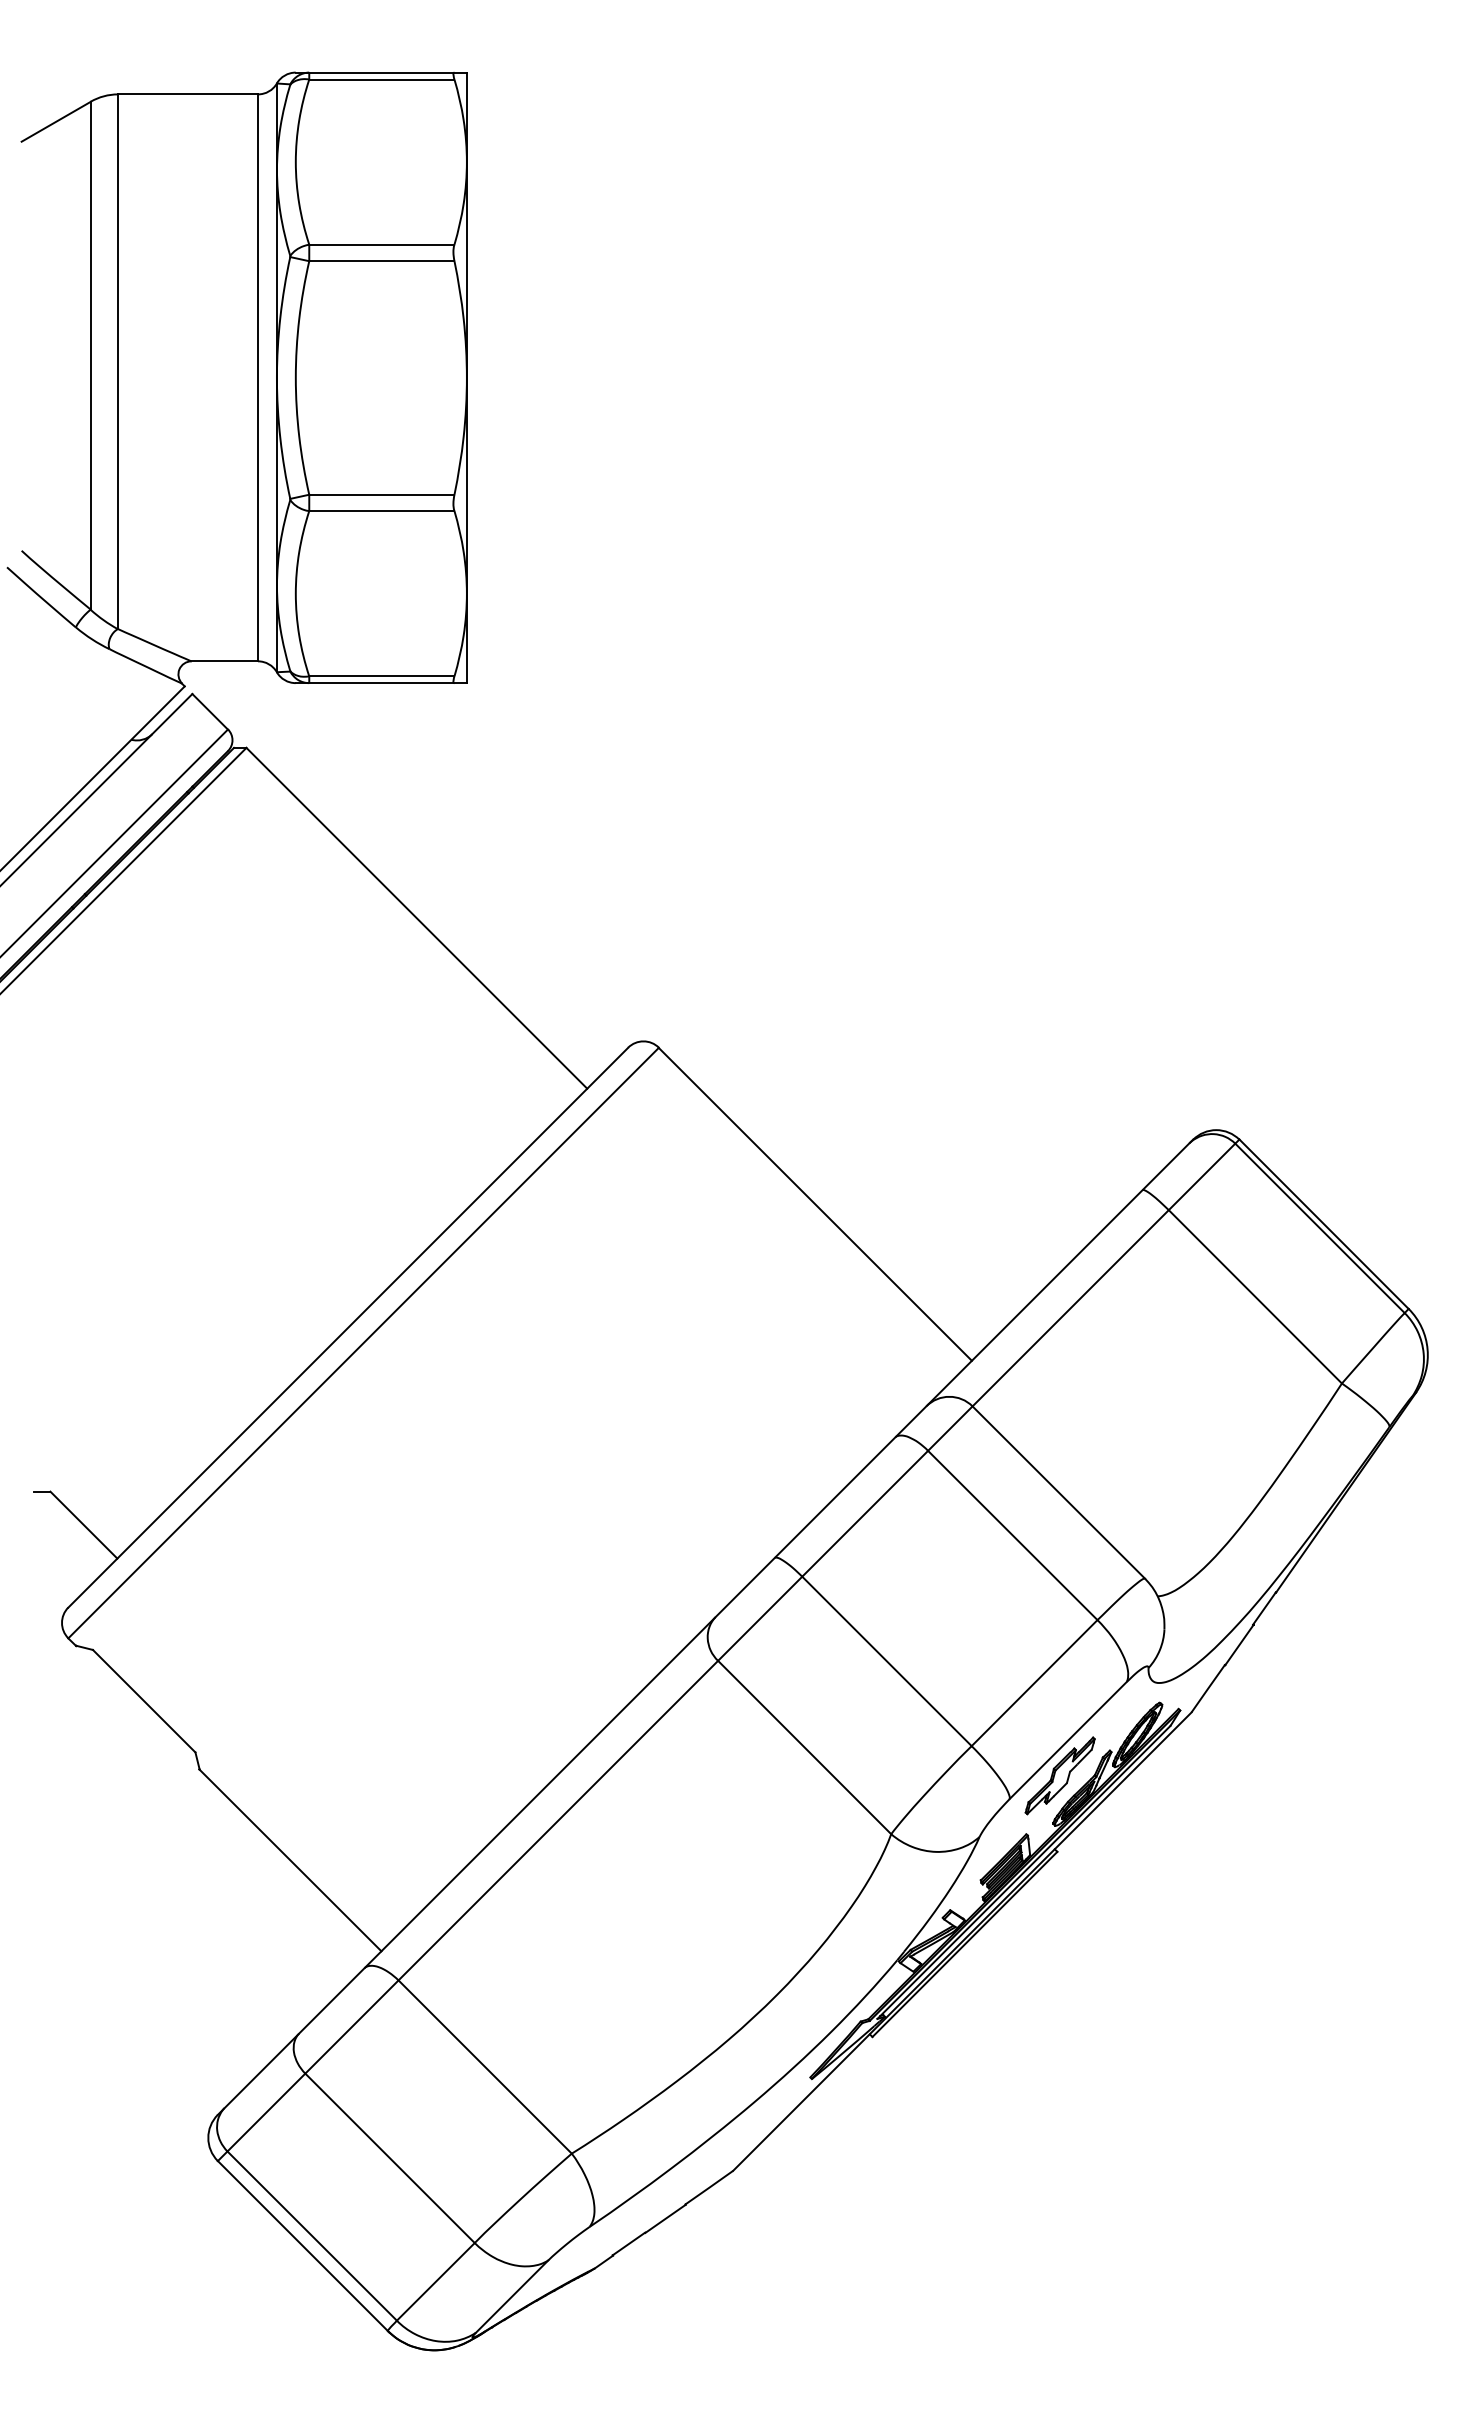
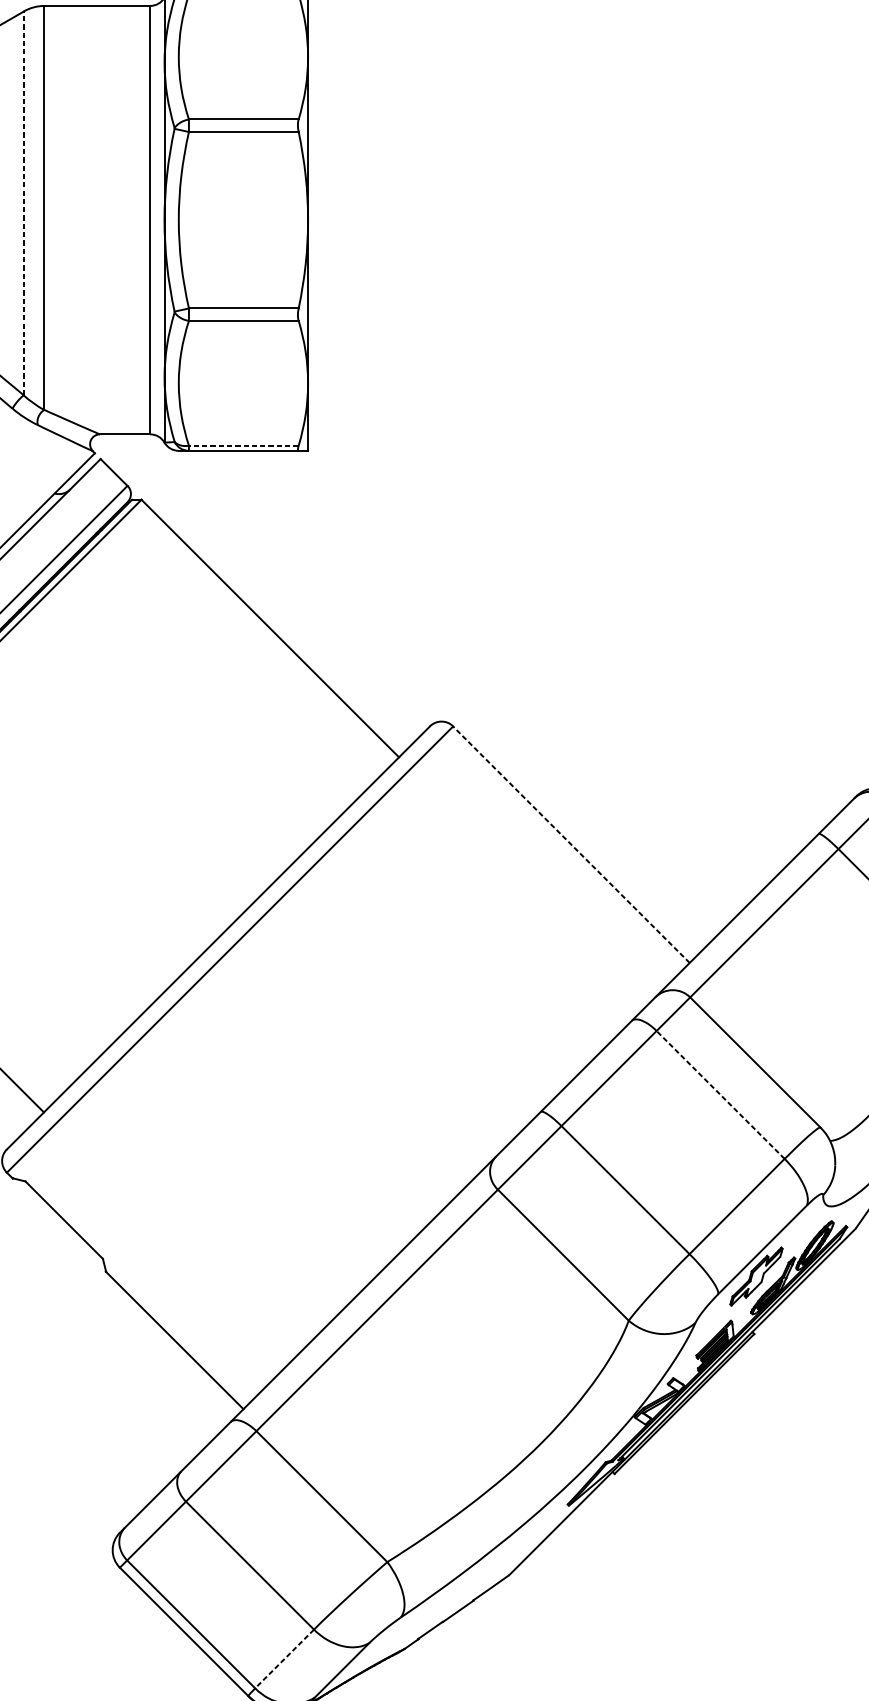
line: (90, 355) -> (23, 203), solid -> dashed
line: (381, 676) -> (243, 445), solid -> dashed
line: (815, 1204) -> (571, 844), solid -> dashed
line: (1012, 1535) -> (720, 1094), solid -> dashed
line: (435, 2281) -> (284, 1658), solid -> dashed

